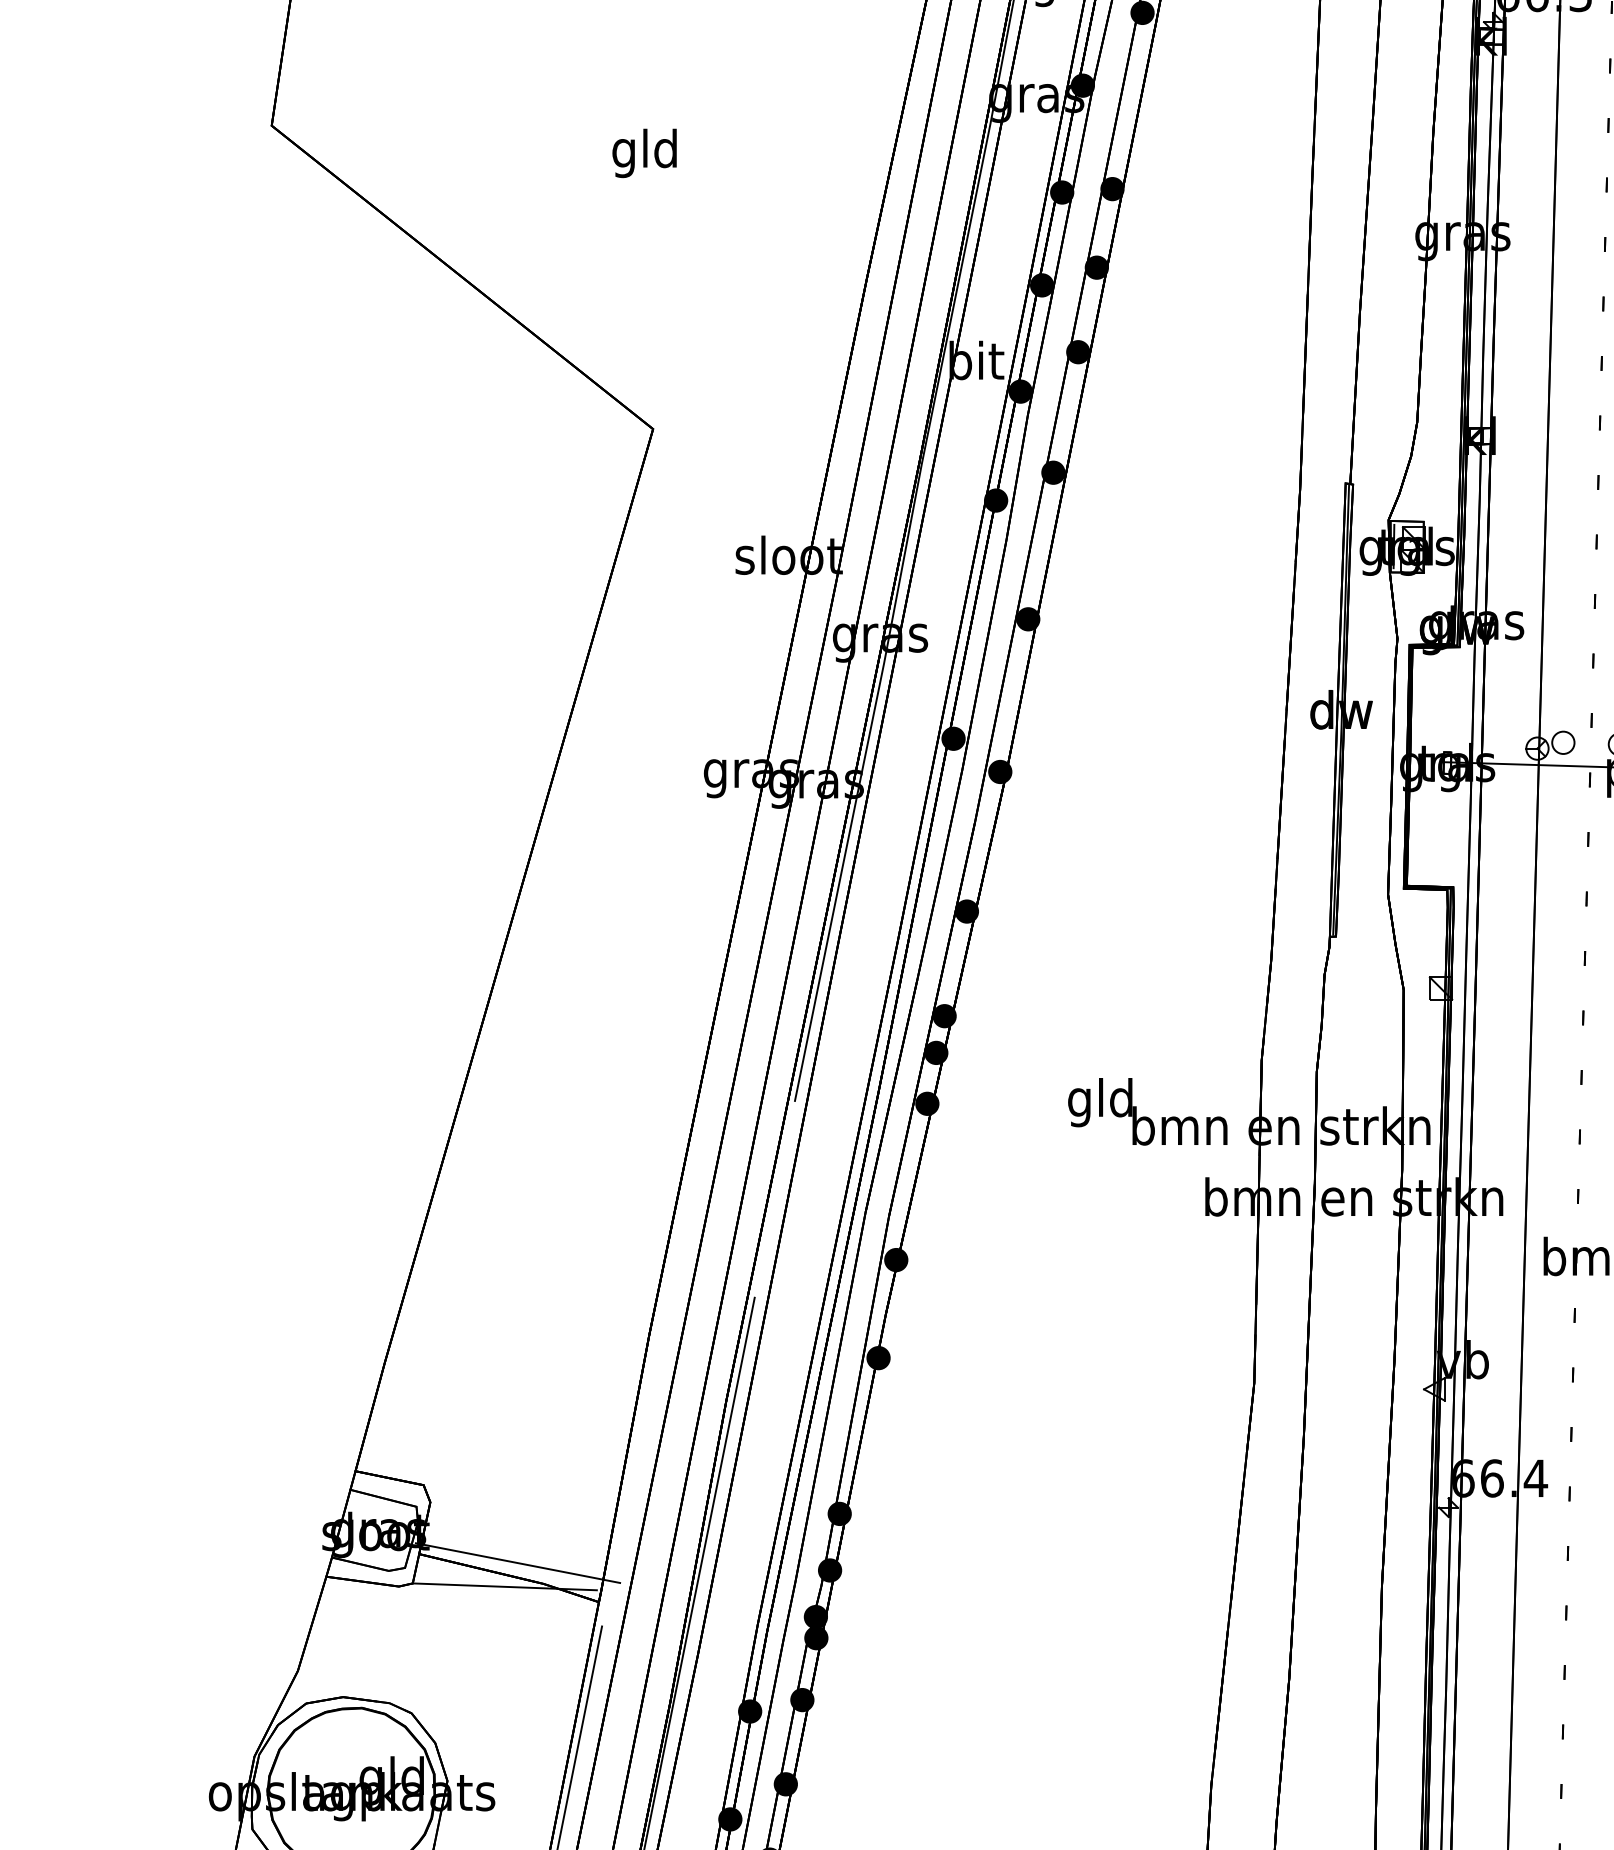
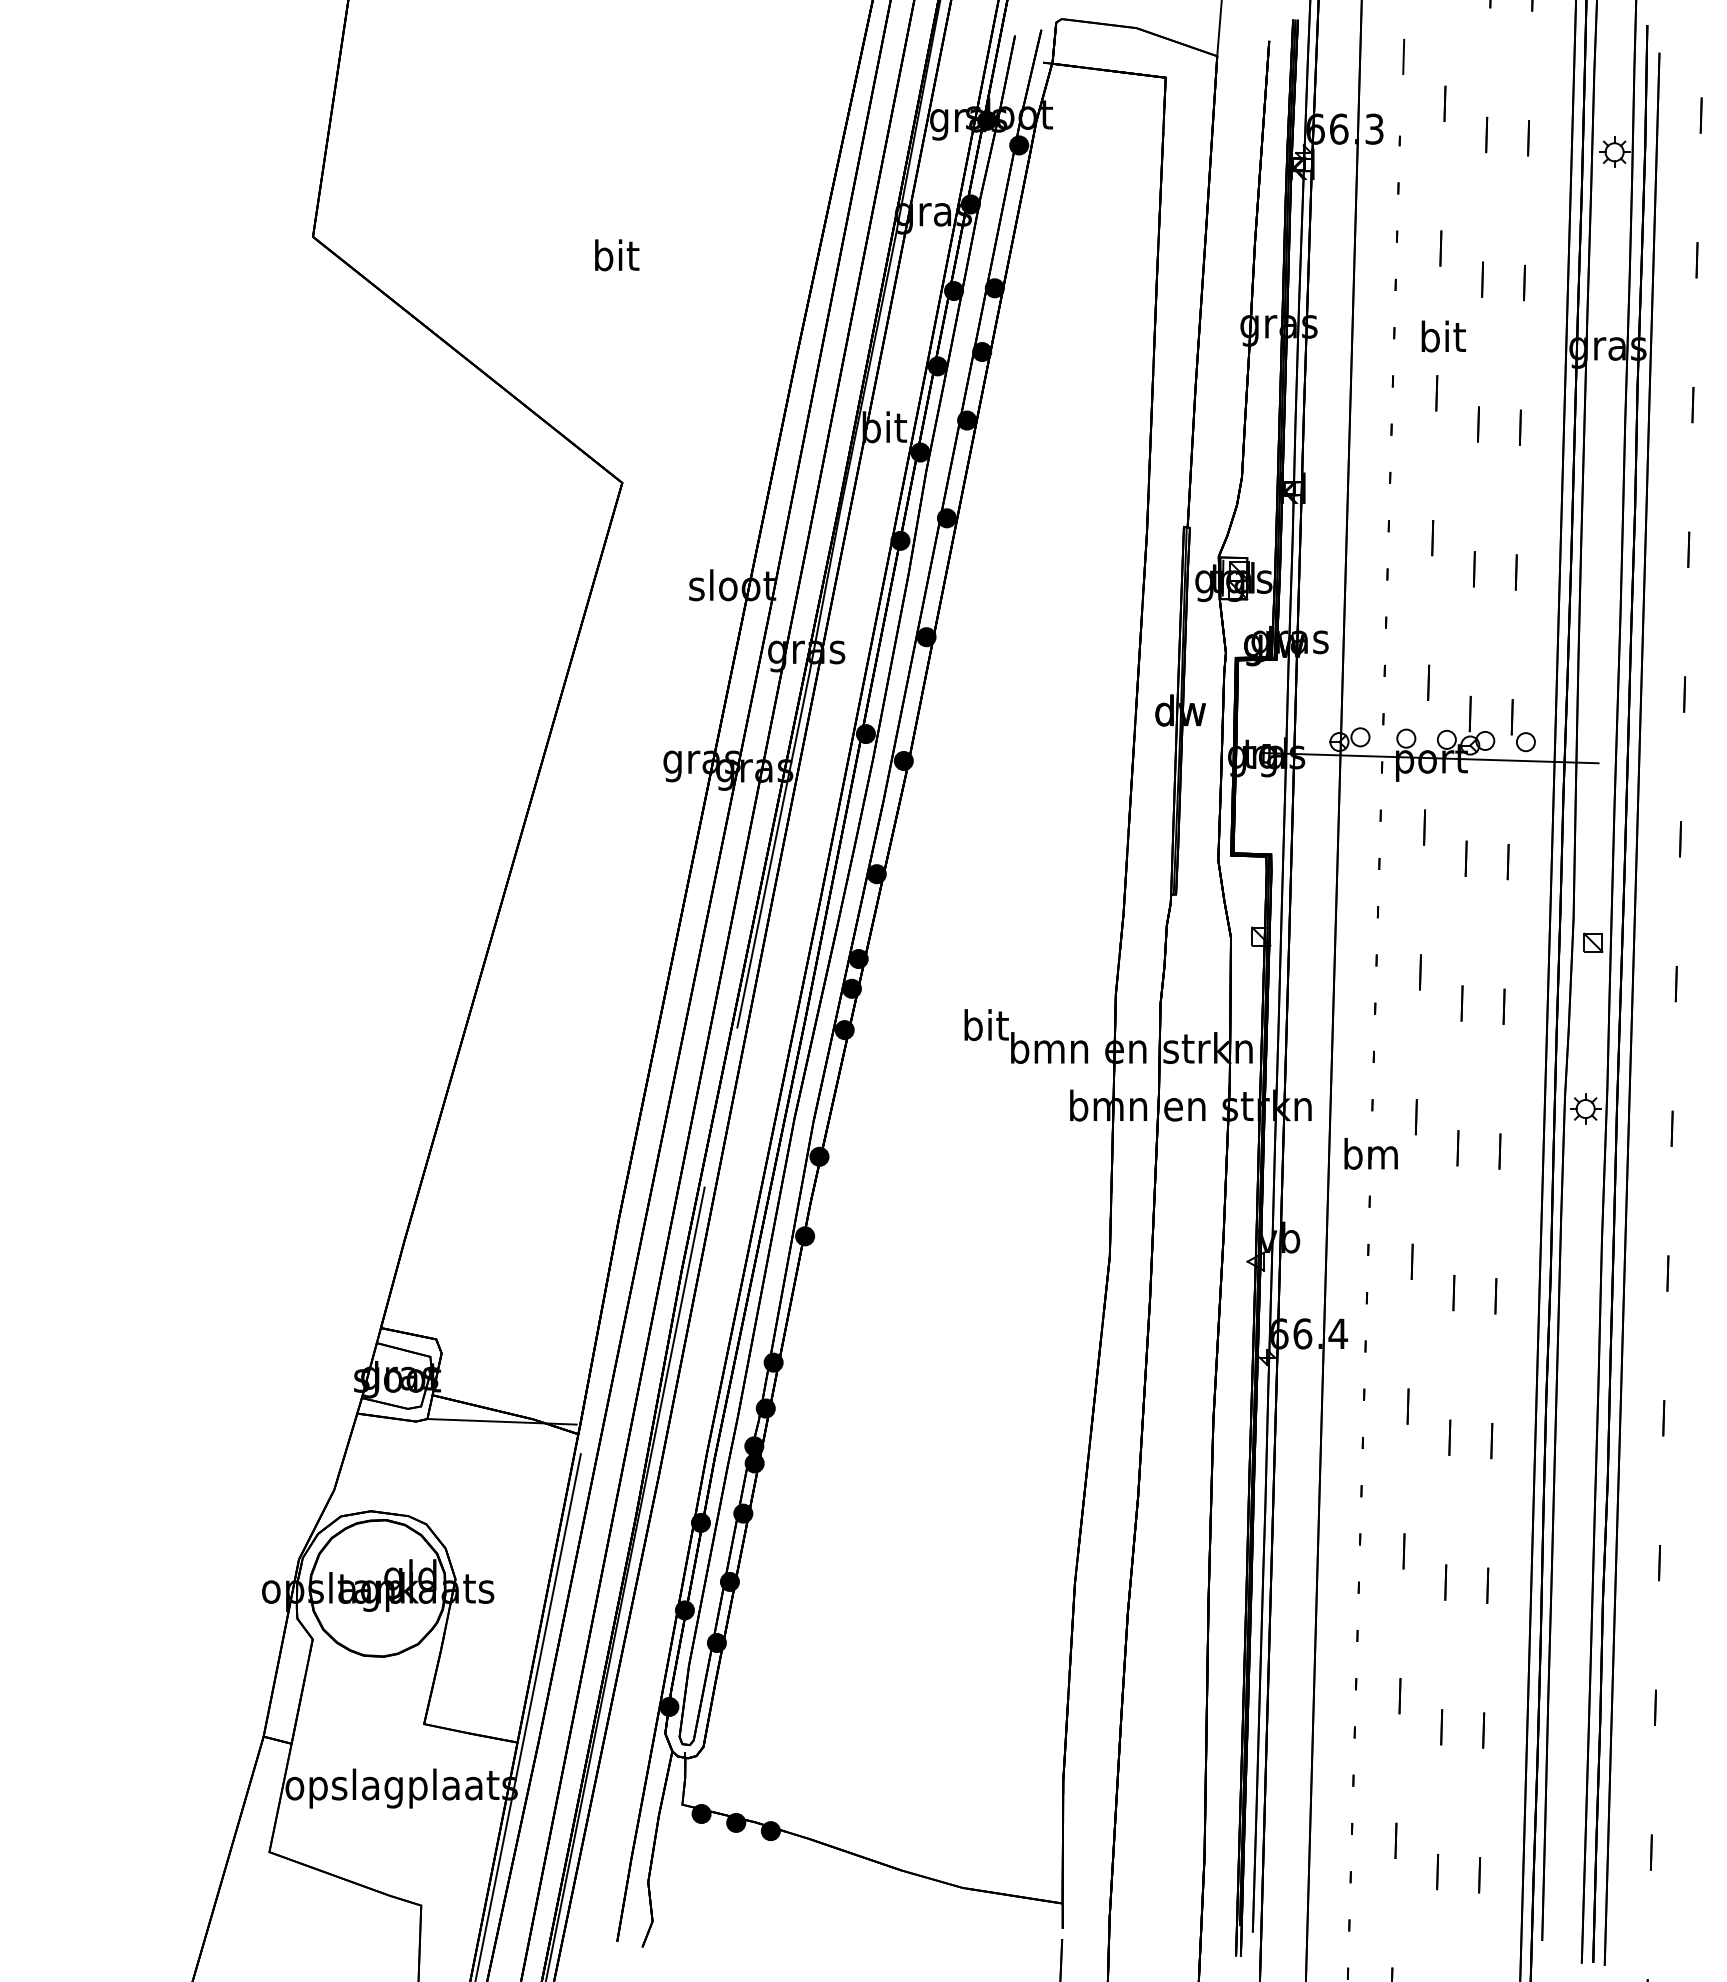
text: (644, 153) -> (615, 259), gld -> bit
text: (1099, 1103) -> (984, 1029), gld -> bit
line: (517, 1563) -> (512, 1402), removed

